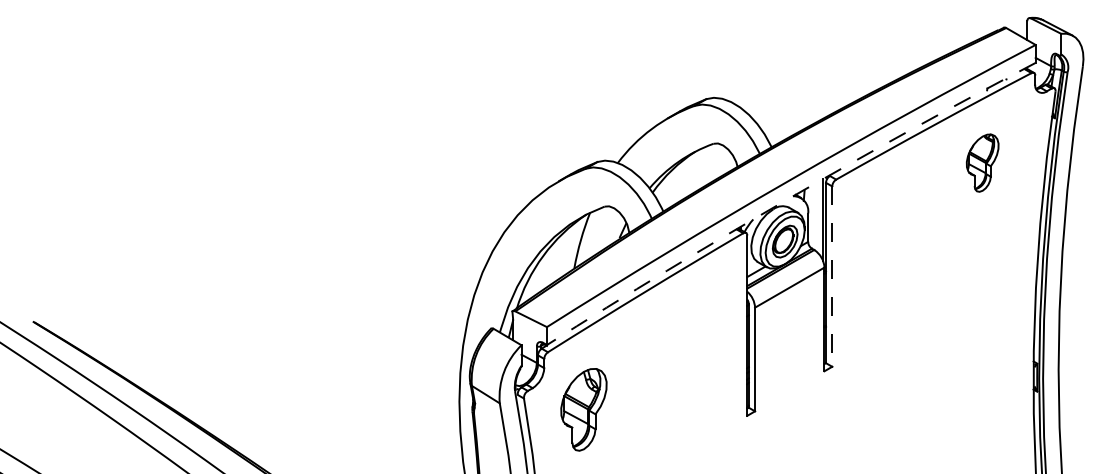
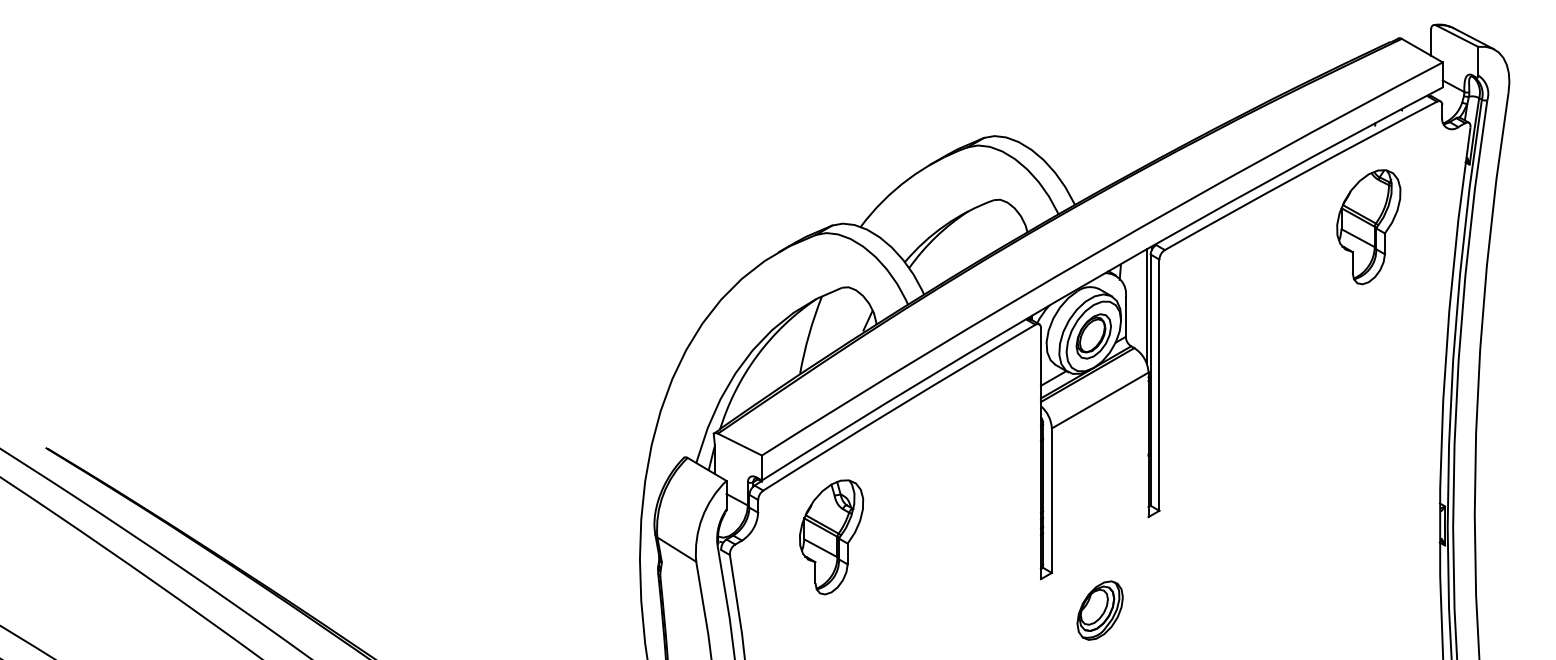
part: (982, 162) -> (1368, 226), size x1.43
arc: (788, 198) -> (1098, 276), dashed -> solid
line: (832, 277) -> (1159, 386), dashed -> solid
part: (583, 409) -> (830, 536), moved
part: (789, 438) -> (1099, 610), added

